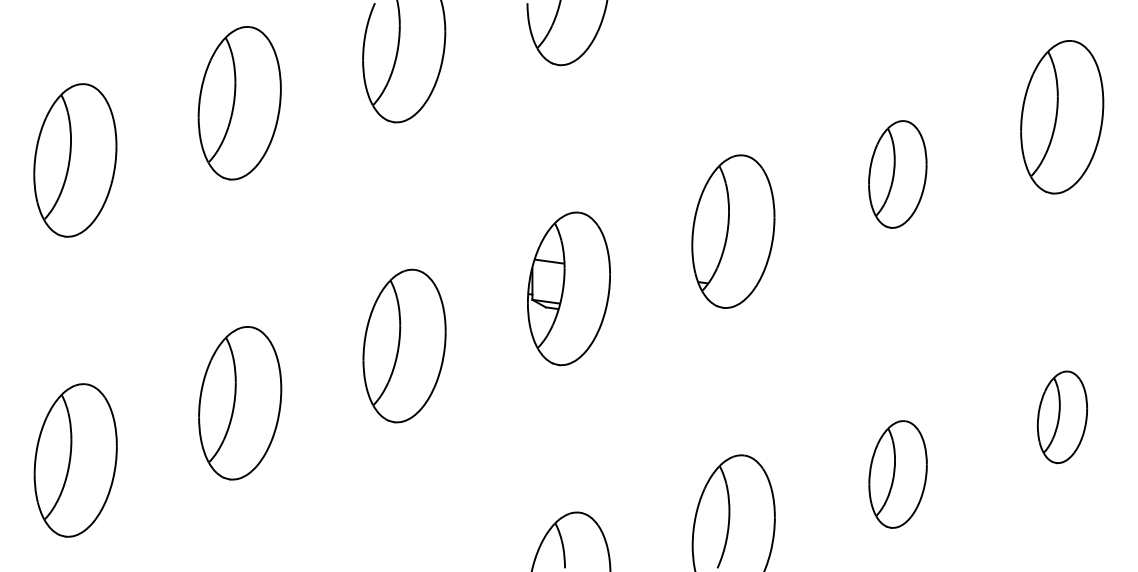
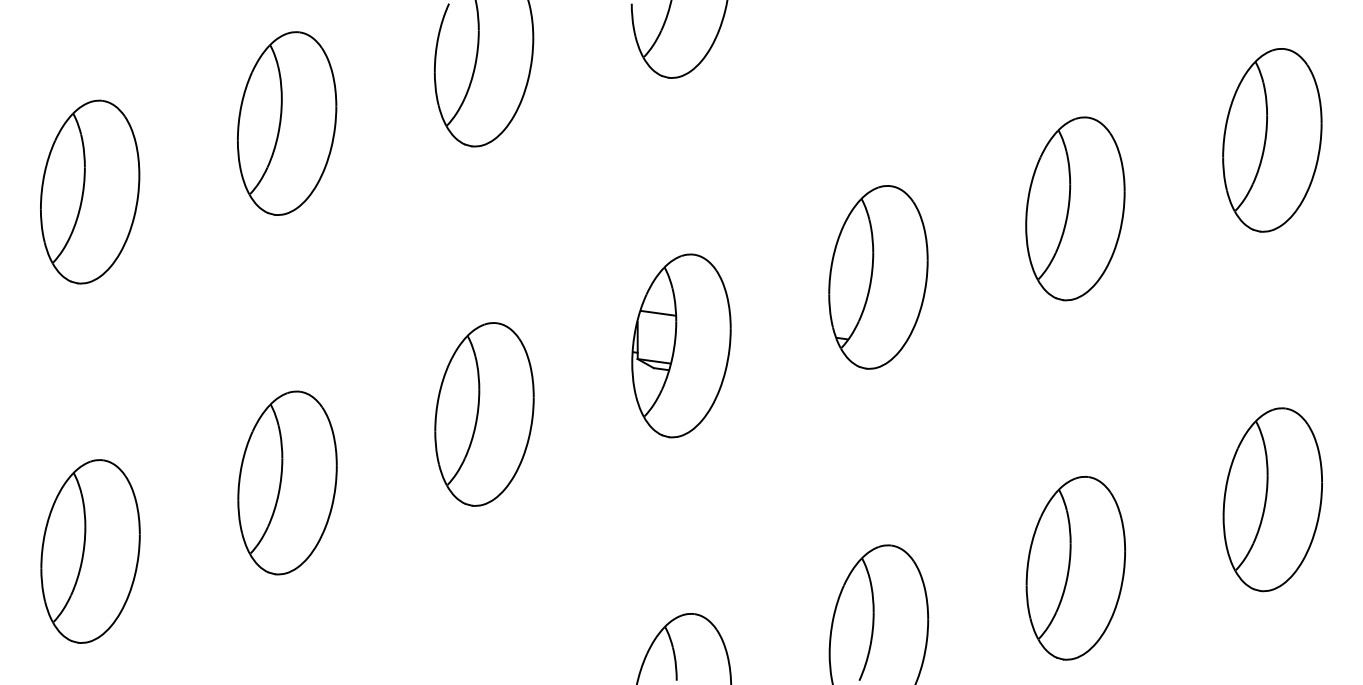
part: (897, 174) -> (1075, 208), size x1.43
part: (1062, 417) -> (1272, 499), size x1.67
part: (897, 474) -> (1075, 568), size x1.43

